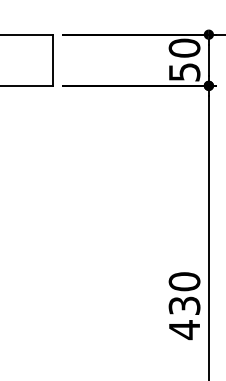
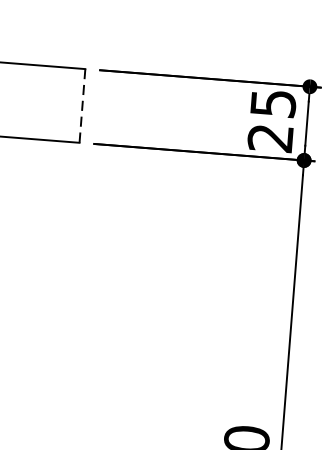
text: (184, 59) -> (271, 119), 50 -> 25
line: (53, 60) -> (83, 106), solid -> dashed

